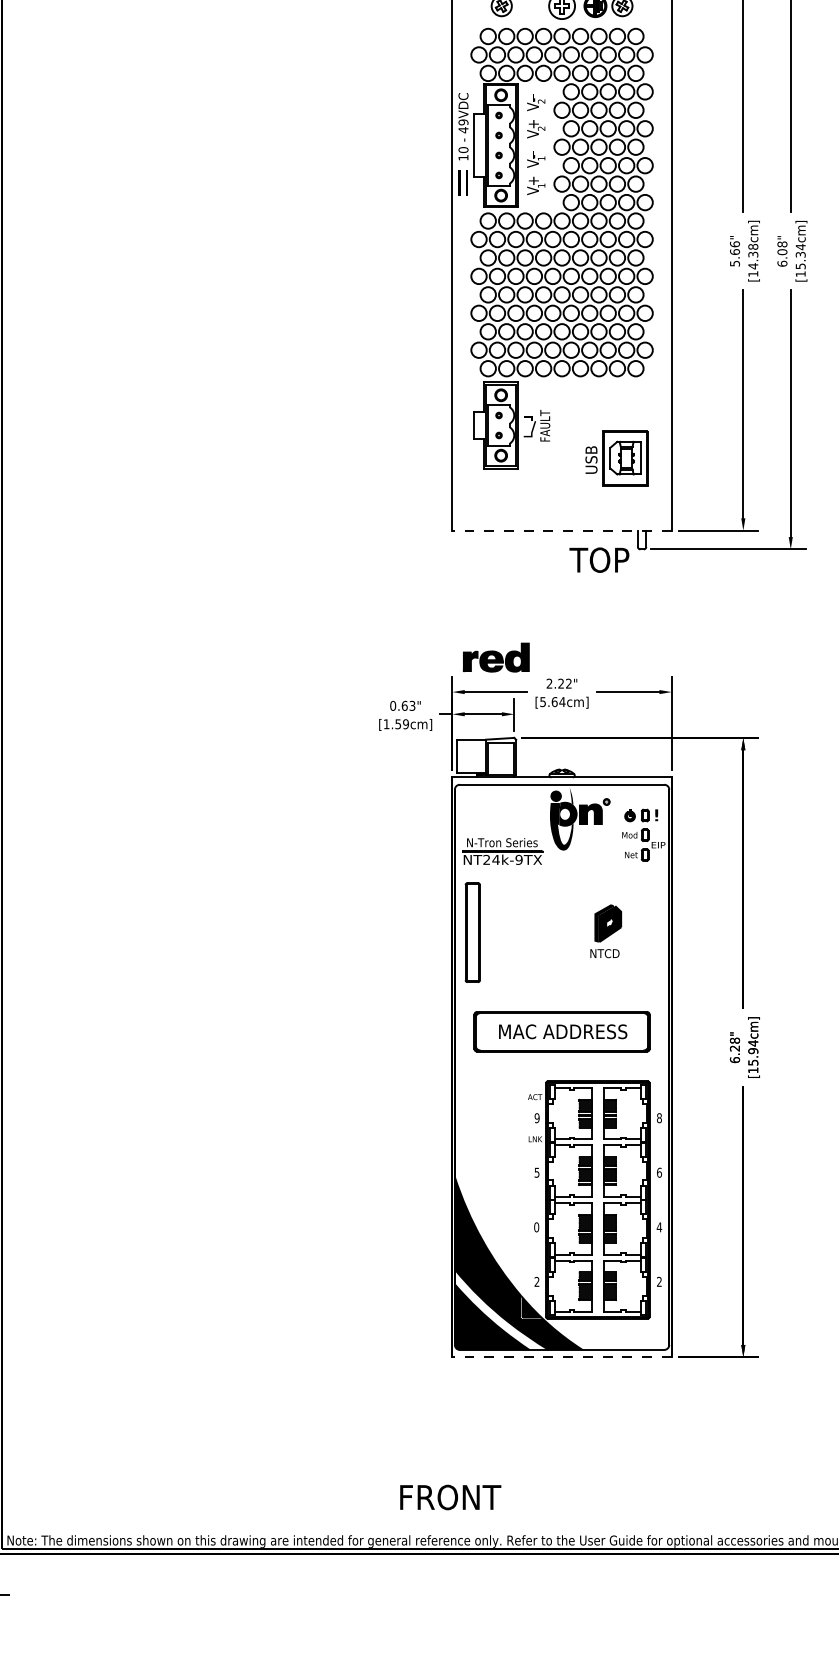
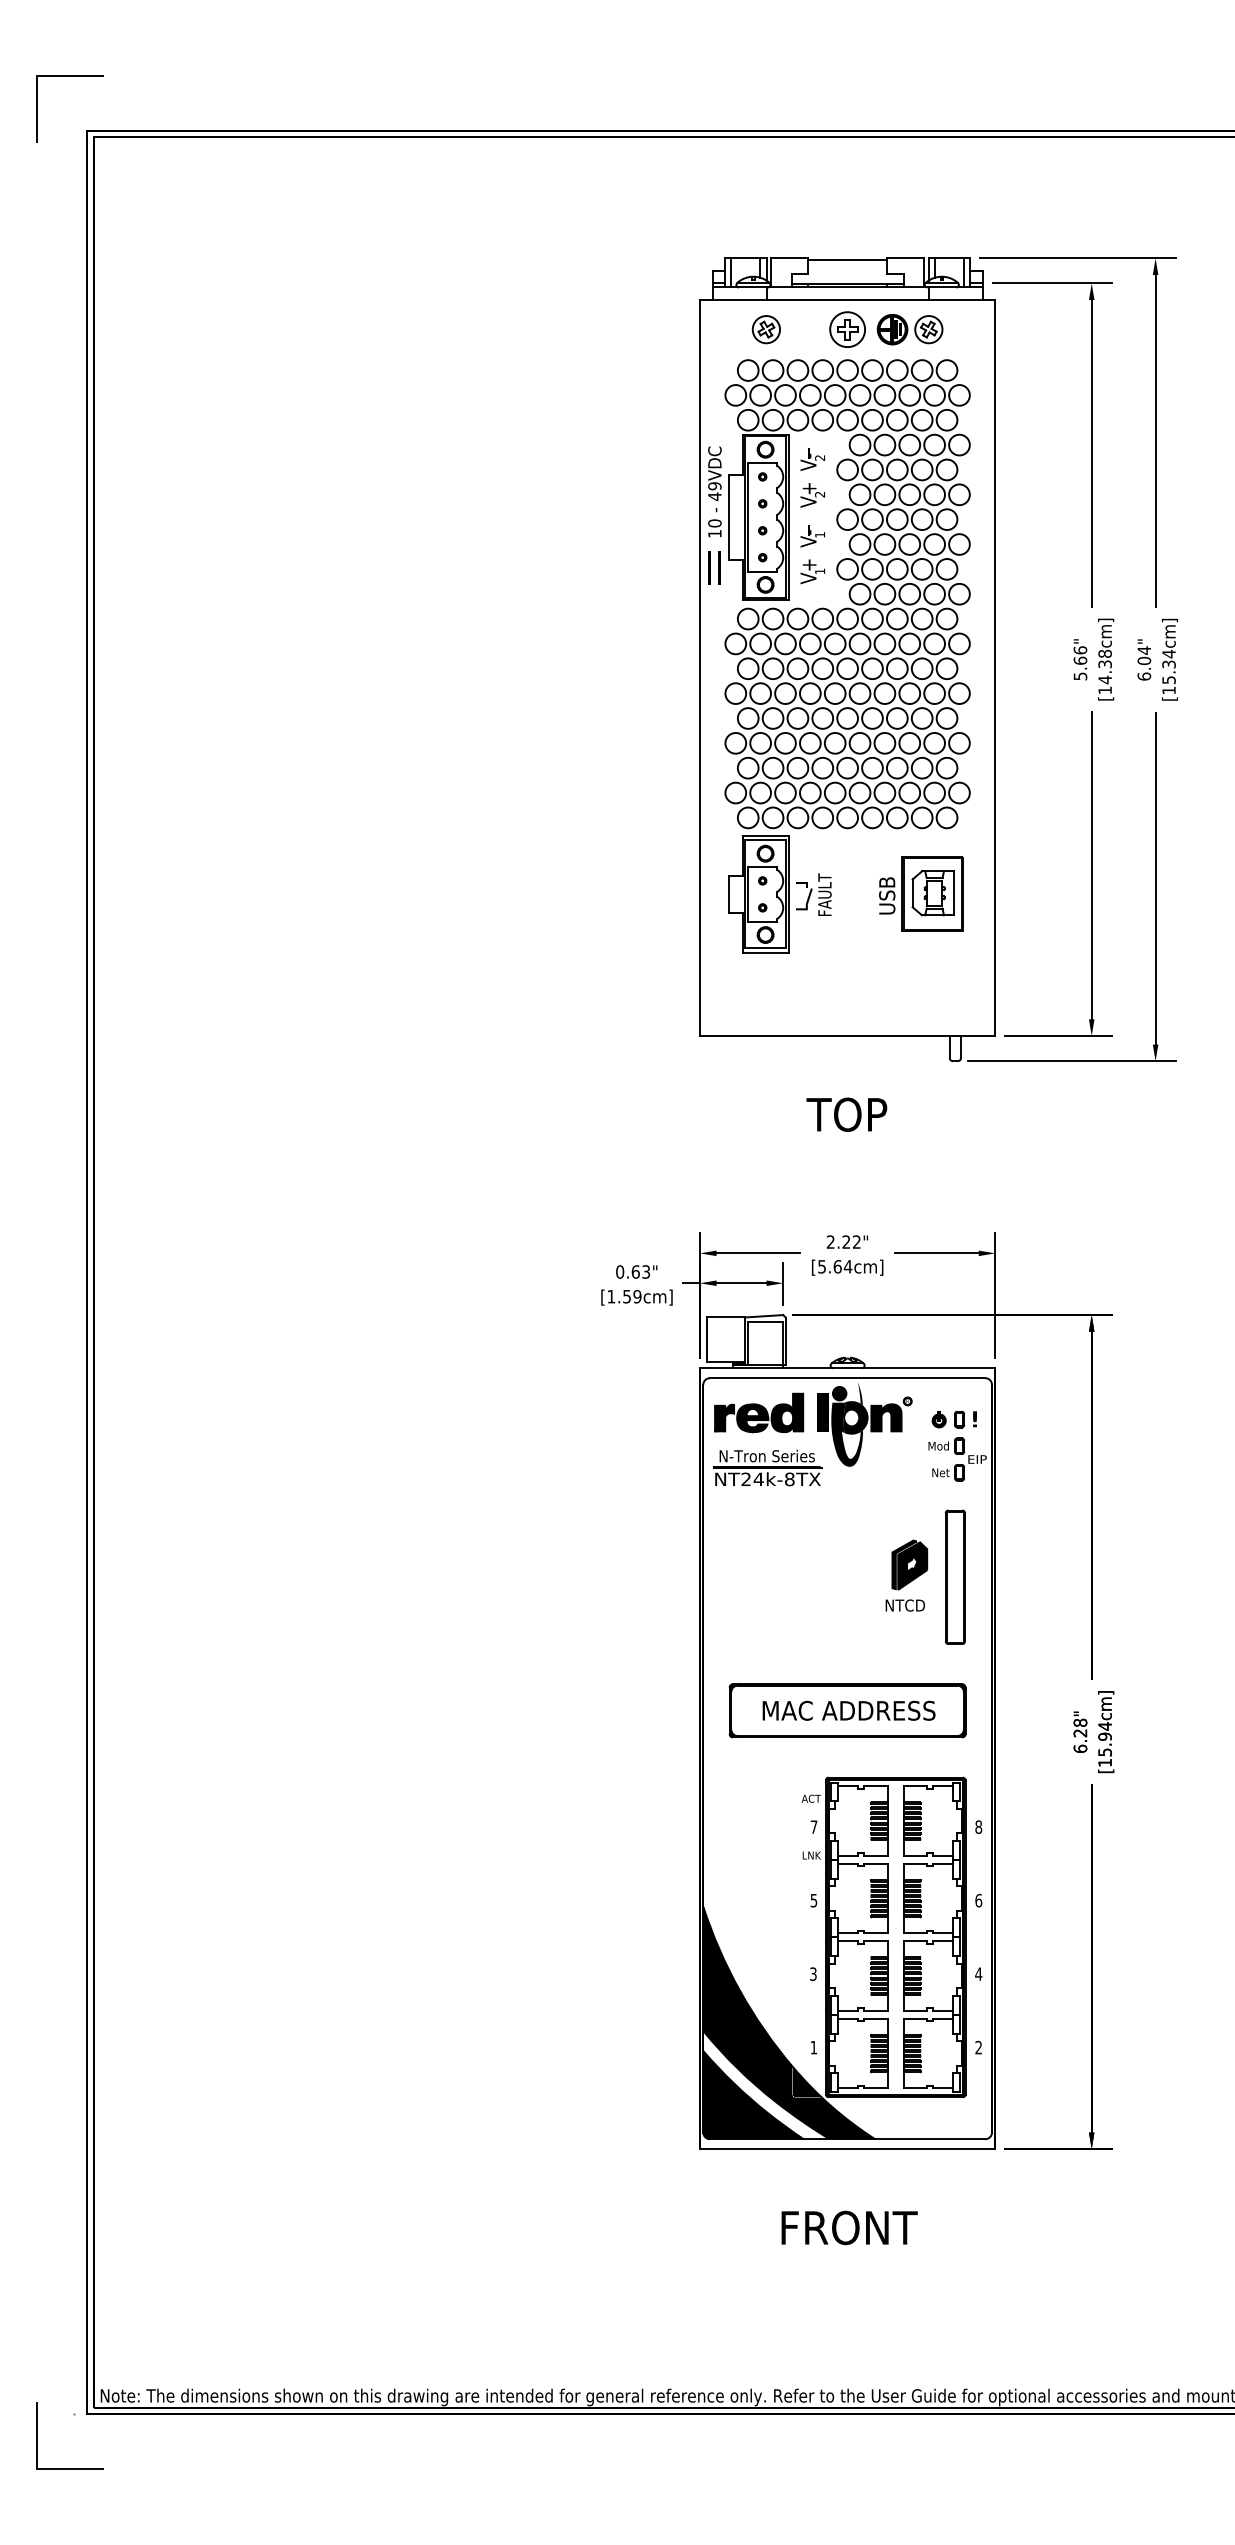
text: (782, 244) -> (1144, 650), 6.08" -> 6.04"
part: (616, 458) -> (921, 893), moved
line: (561, 530) -> (847, 1035), dashed -> solid
text: (599, 560) -> (846, 1114), moved
part: (496, 657) -> (759, 1412), moved
fill: (543, 810) -> (822, 1412), added
text: (518, 860) -> (789, 1479), NT24k-9TX -> NT24k-8TX
part: (472, 932) -> (954, 1576), moved
text: (536, 1117) -> (813, 1826), 9 -> 7
text: (536, 1226) -> (813, 1973), 0 -> 3
text: (536, 1281) -> (813, 2047), 2 -> 1
line: (561, 1357) -> (847, 2149), dashed -> solid
text: (450, 1497) -> (849, 2227), moved

